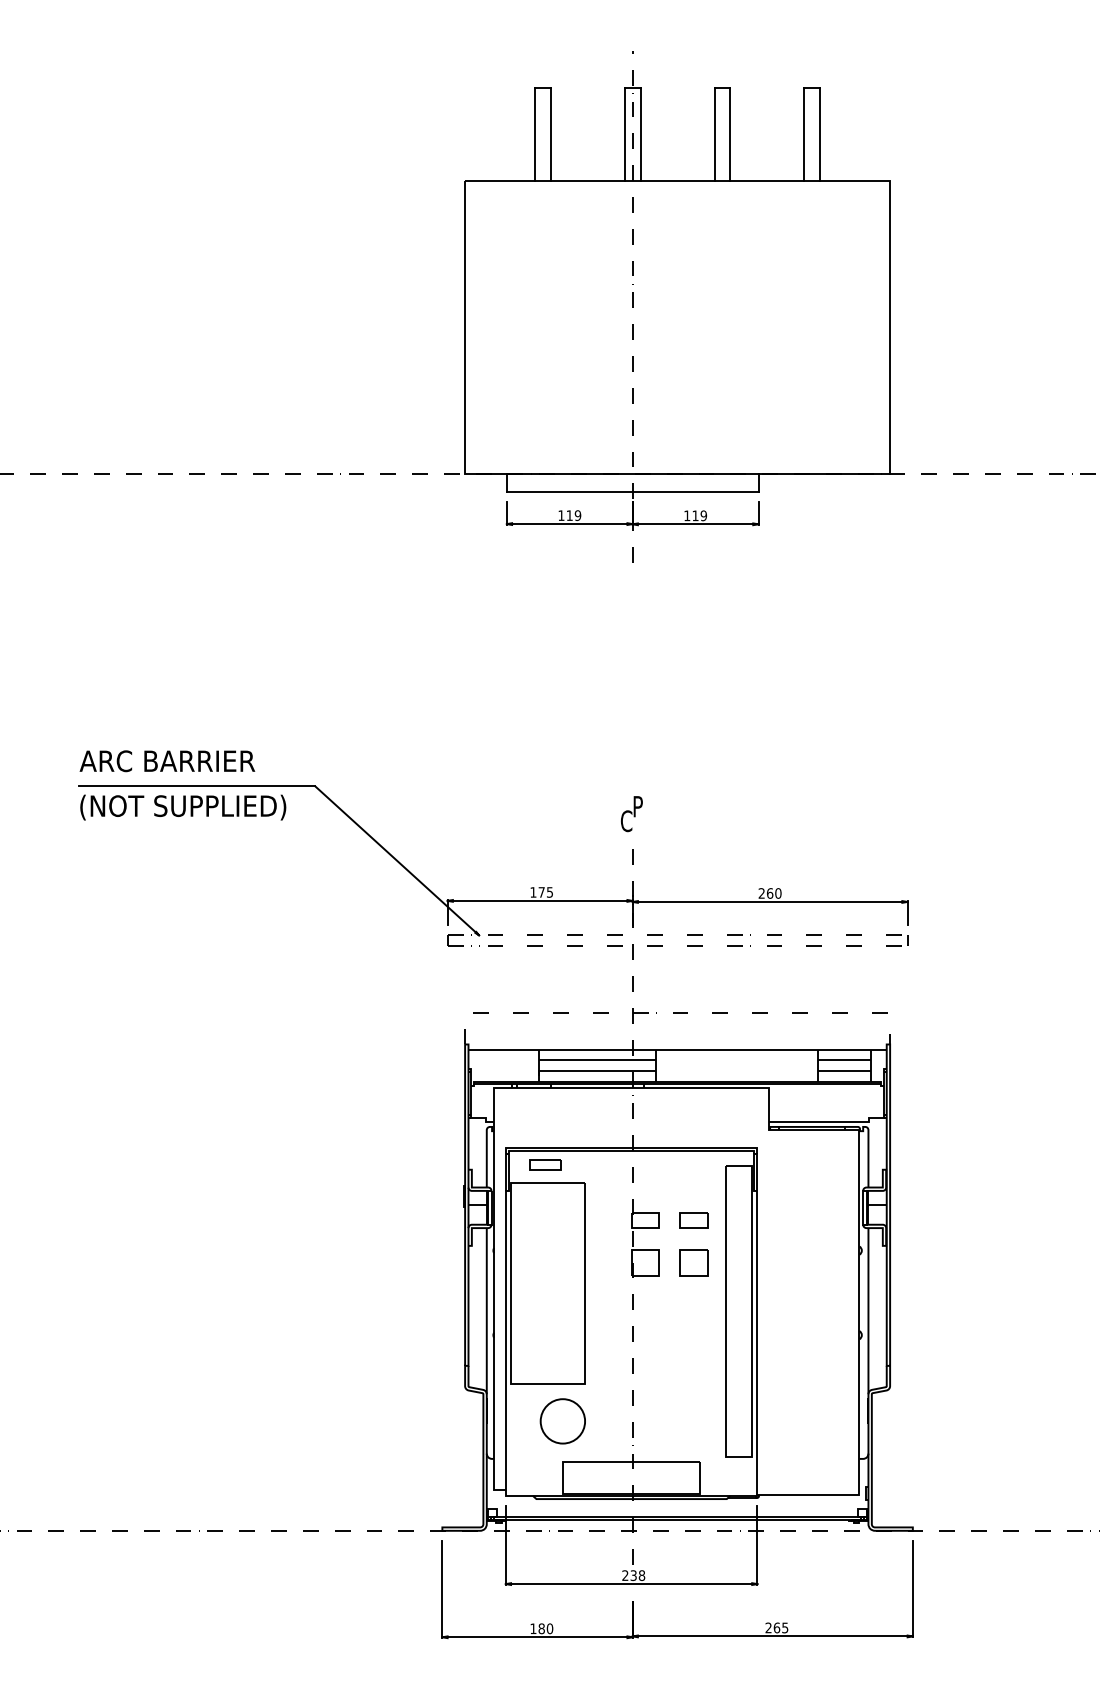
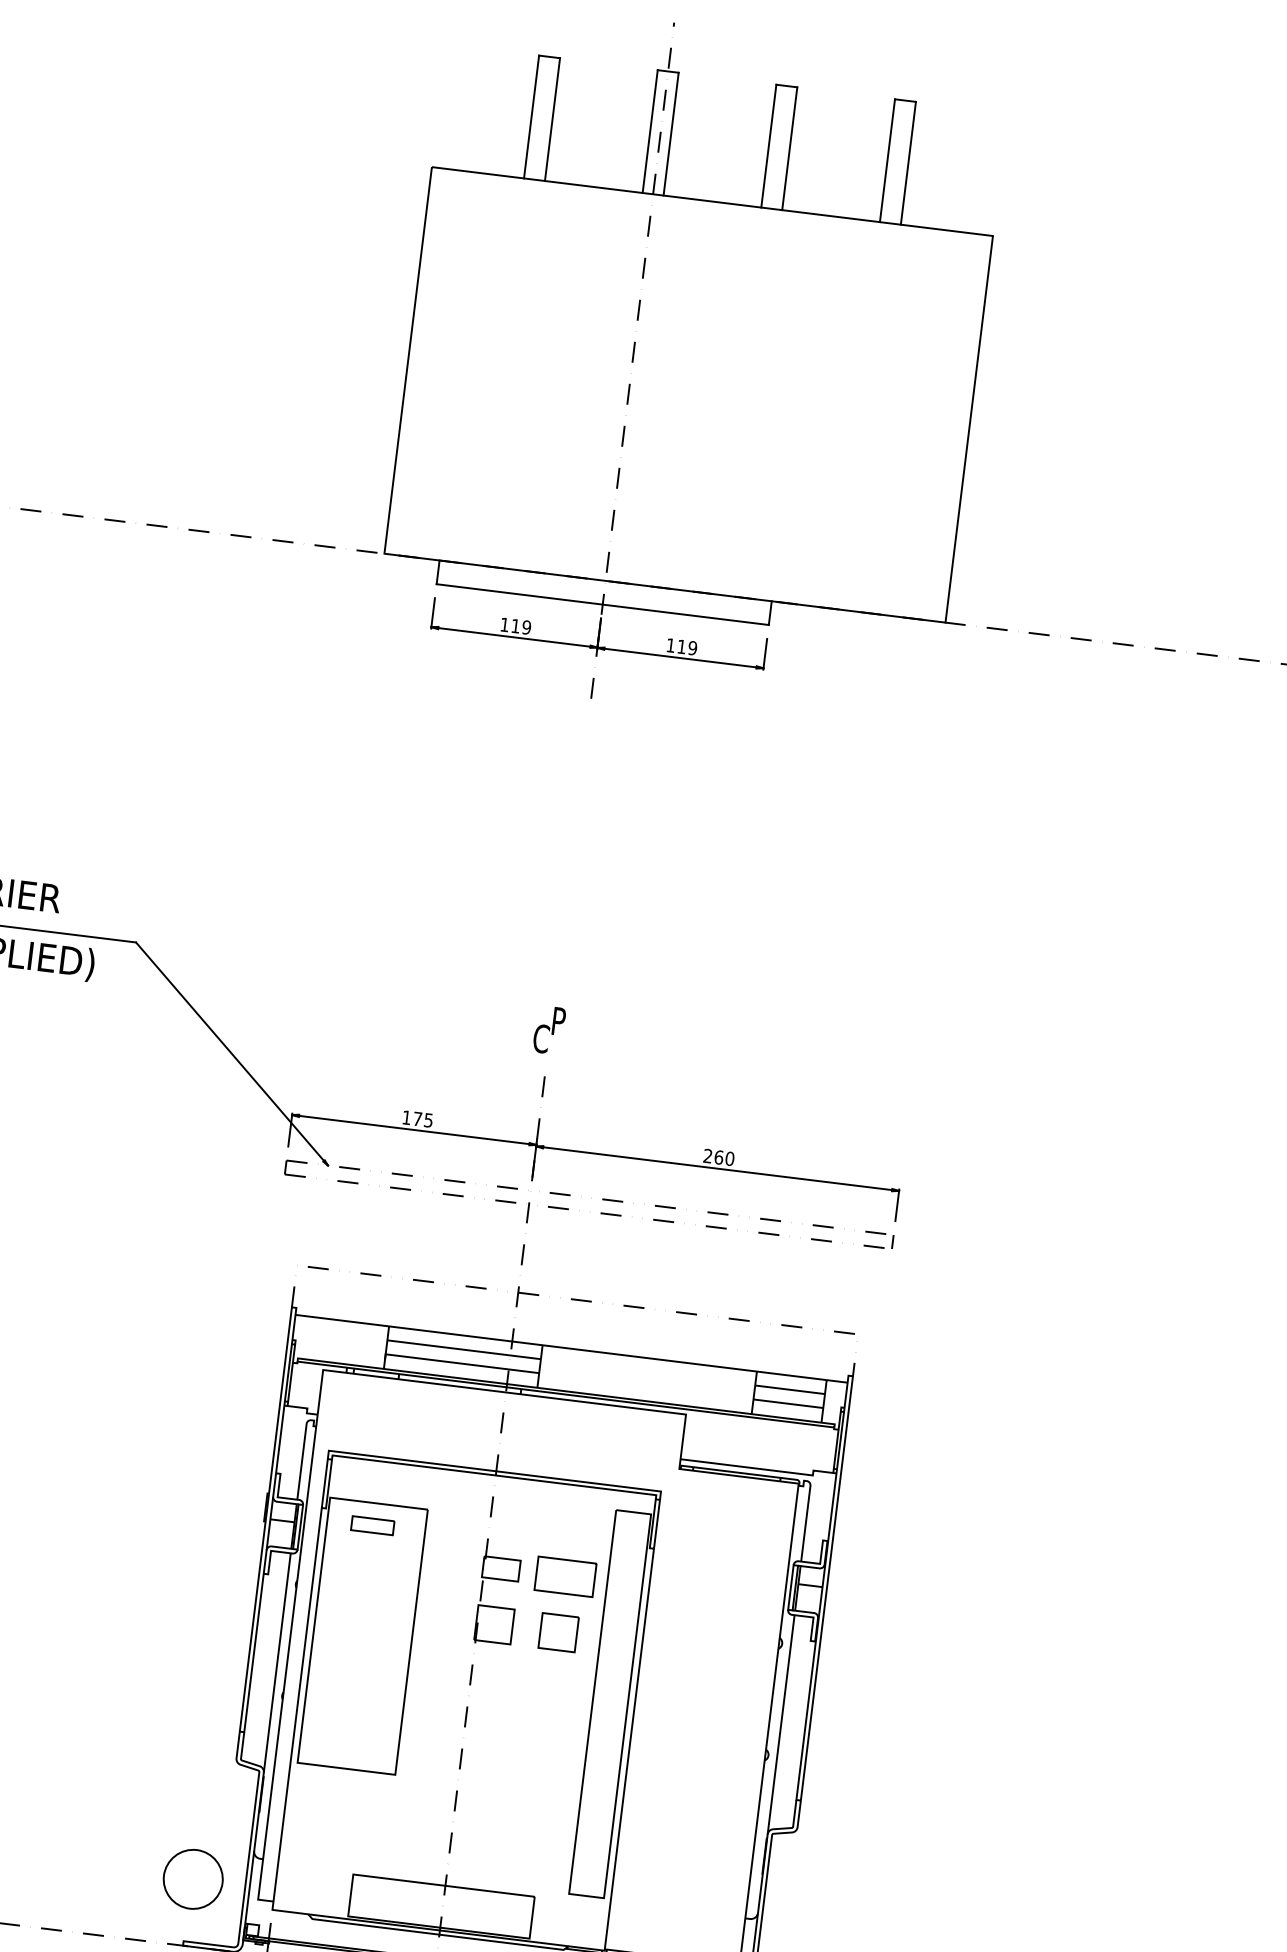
part: (545, 1164) -> (372, 1525), moved
part: (693, 1220) -> (564, 1576), size x1.6
circle: (562, 1421) -> (192, 1879), moved

